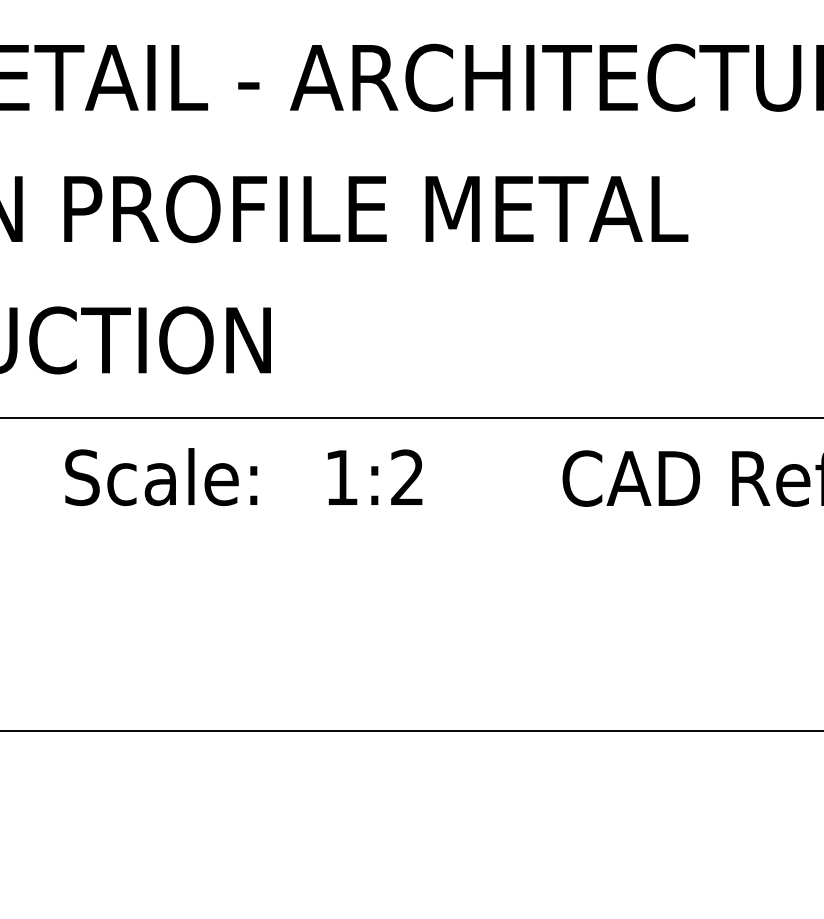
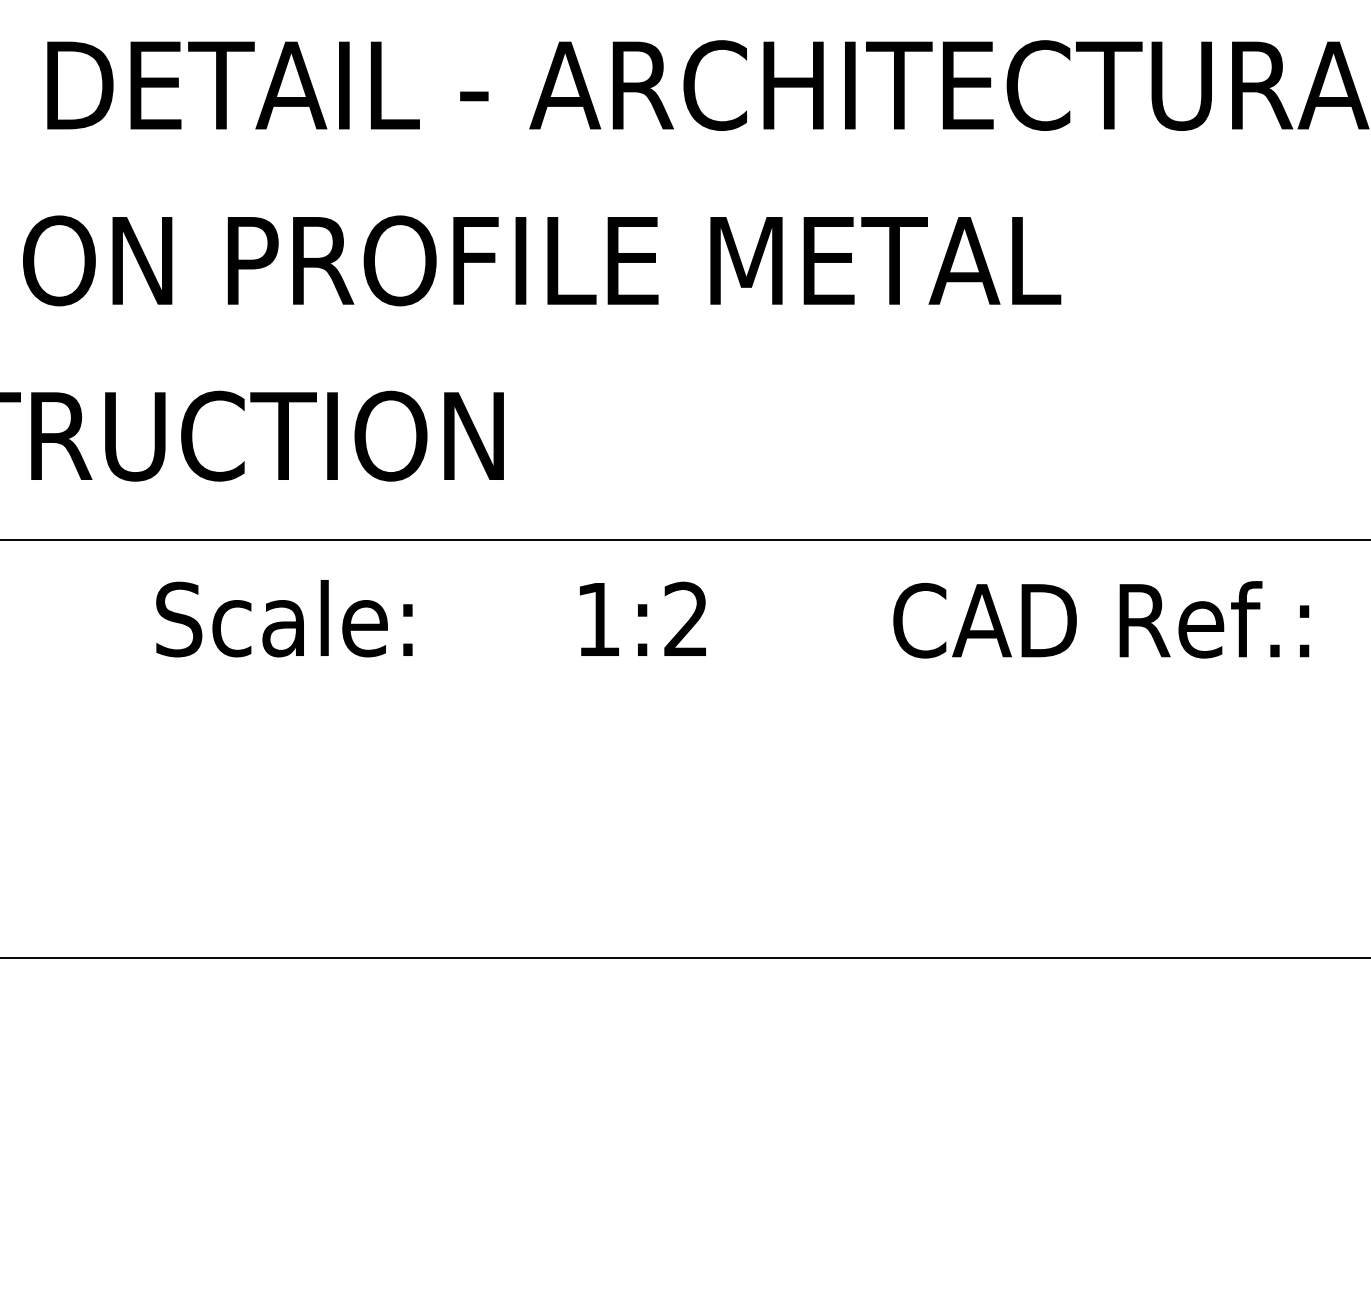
text: (161, 476) -> (284, 618), moved

